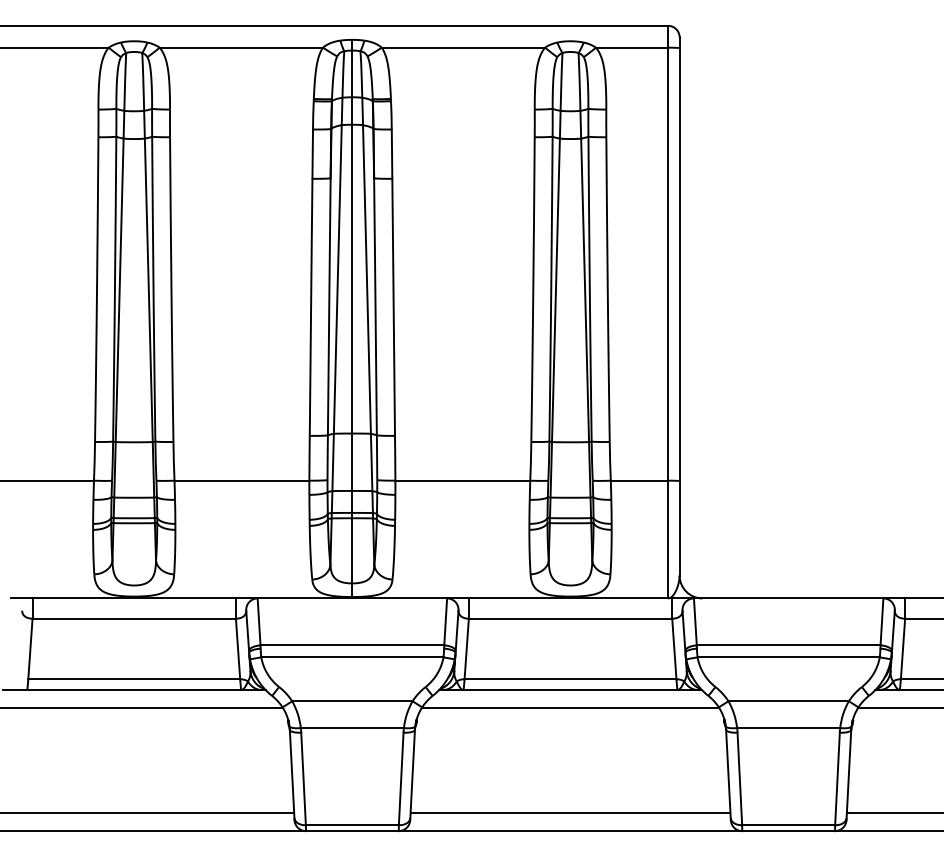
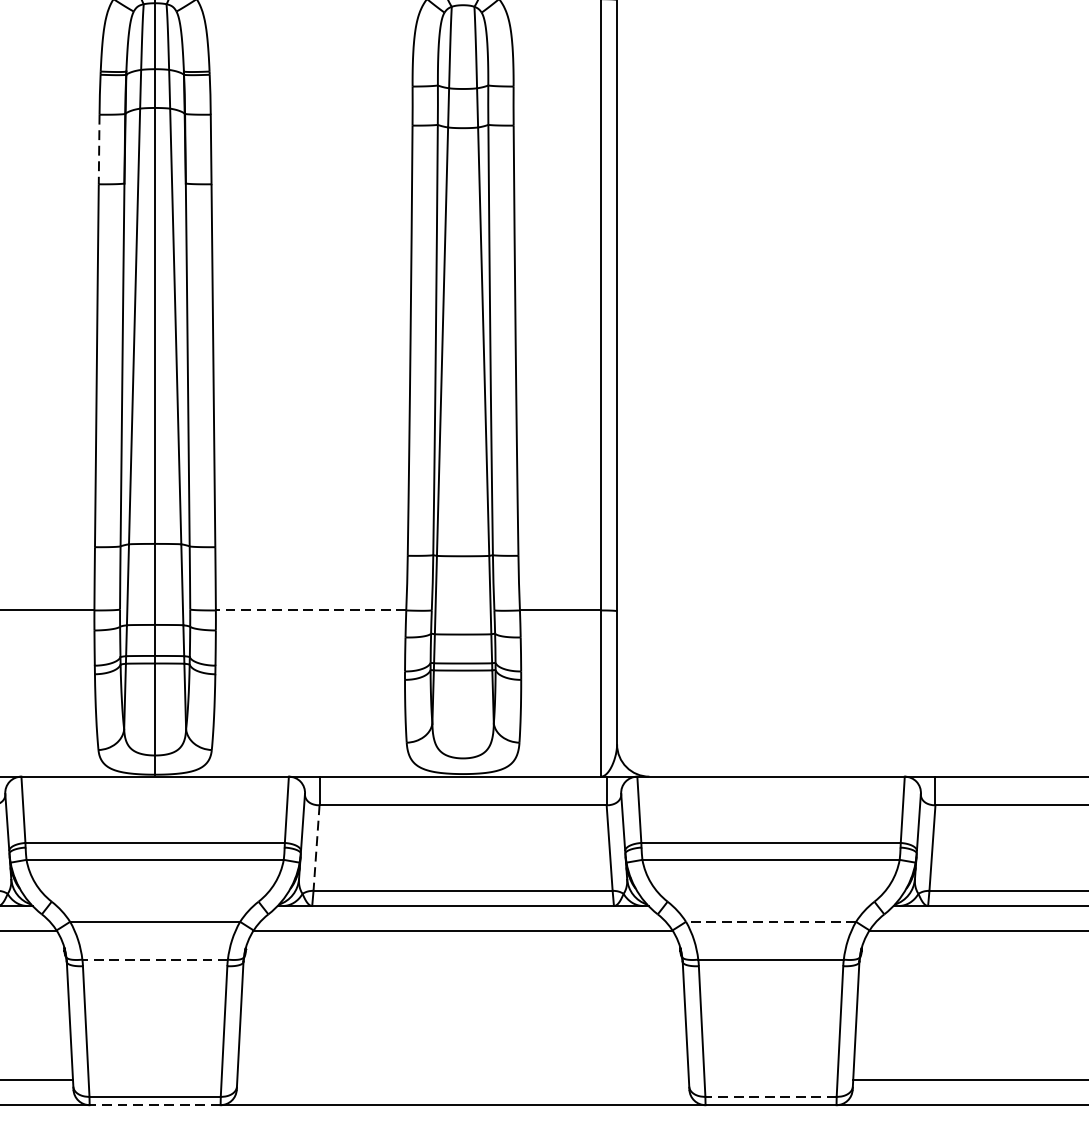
line: (312, 154) -> (98, 149), solid -> dashed
line: (462, 480) -> (310, 610), solid -> dashed
line: (466, 649) -> (316, 848), solid -> dashed
line: (788, 701) -> (770, 922), solid -> dashed
line: (352, 728) -> (155, 960), solid -> dashed
line: (570, 813) -> (463, 1080), removed
line: (788, 825) -> (770, 1097), solid -> dashed
line: (351, 831) -> (153, 1105), solid -> dashed

